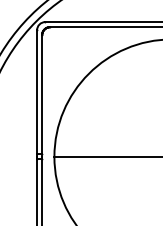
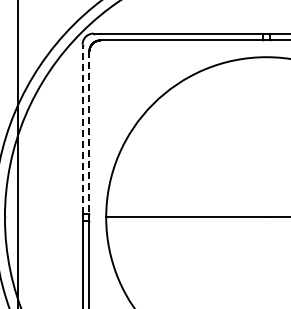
line: (37, 92) -> (82, 129), solid -> dashed
line: (42, 95) -> (89, 133), solid -> dashed

